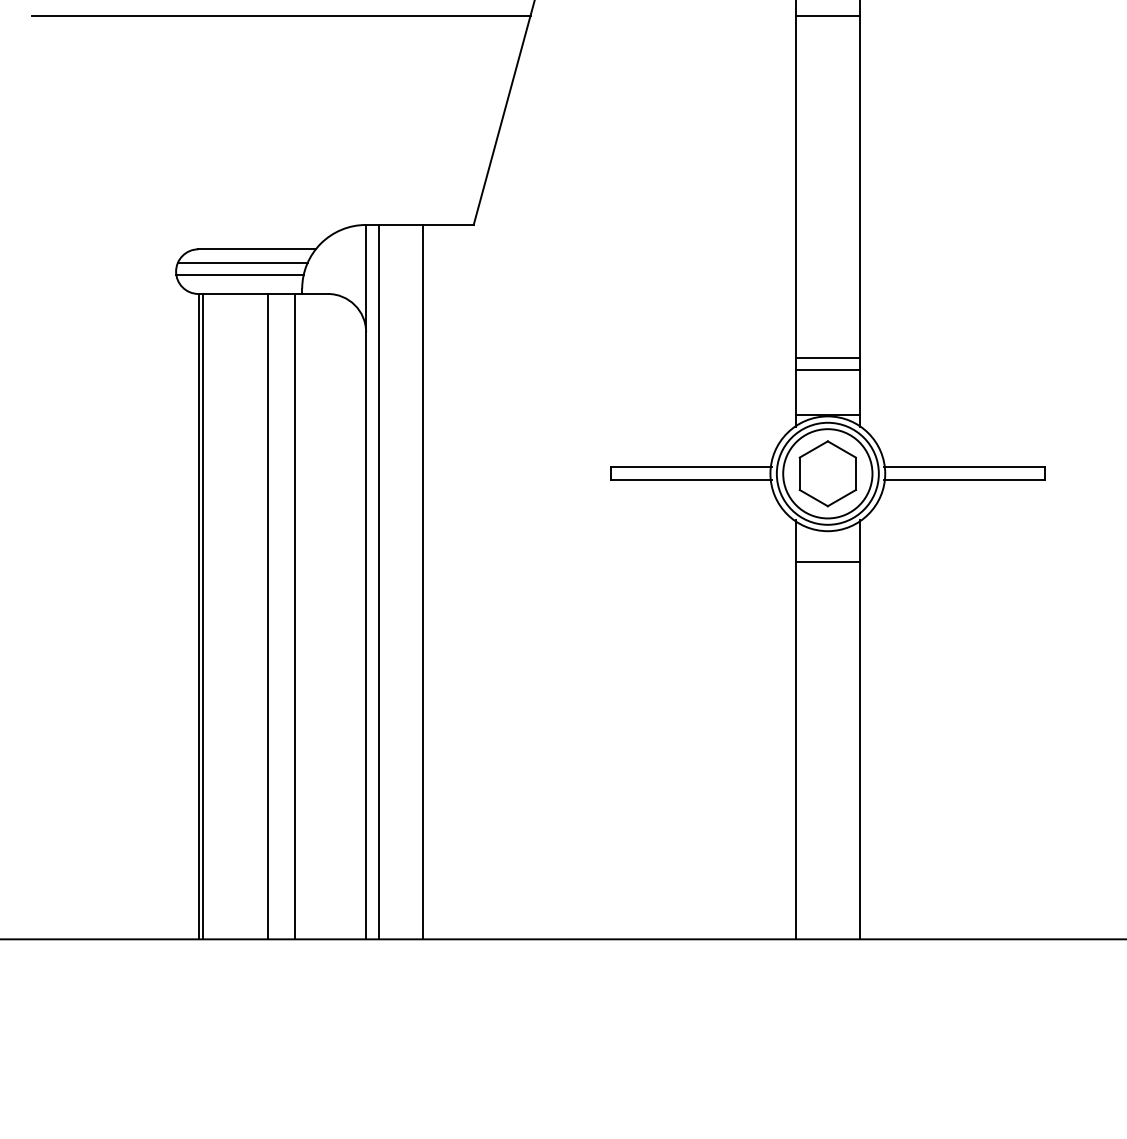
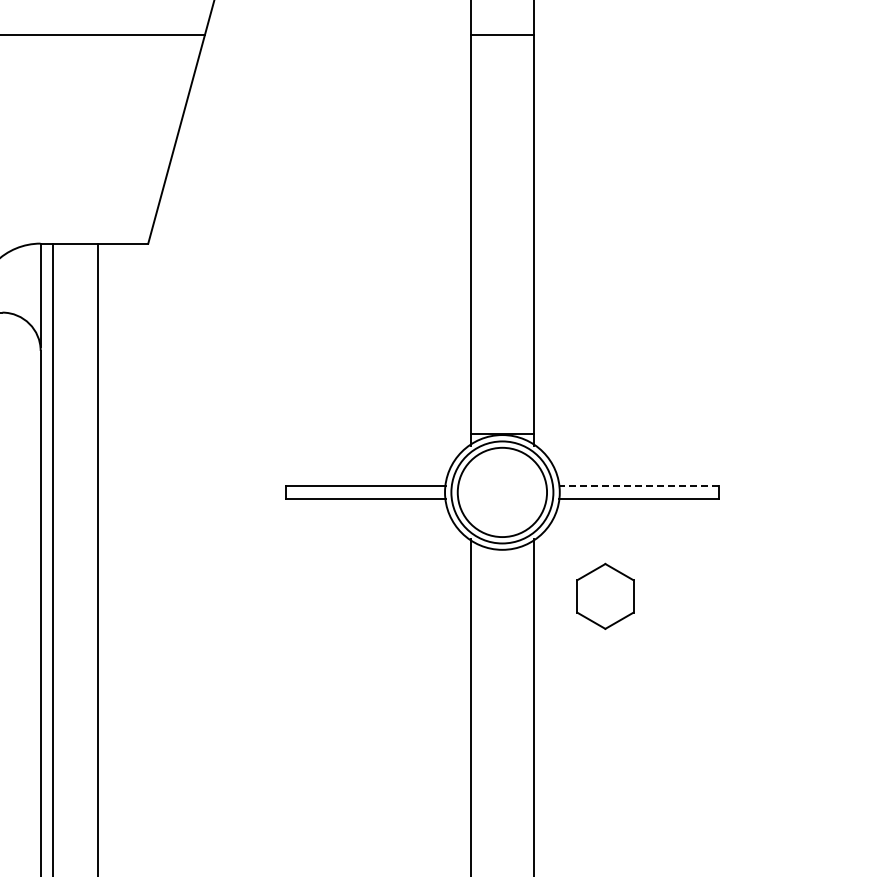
line: (827, 357) -> (502, 376), removed
line: (827, 370) -> (502, 389), removed
line: (963, 467) -> (638, 486), solid -> dashed
part: (827, 473) -> (605, 596), moved
line: (827, 561) -> (502, 580), removed

